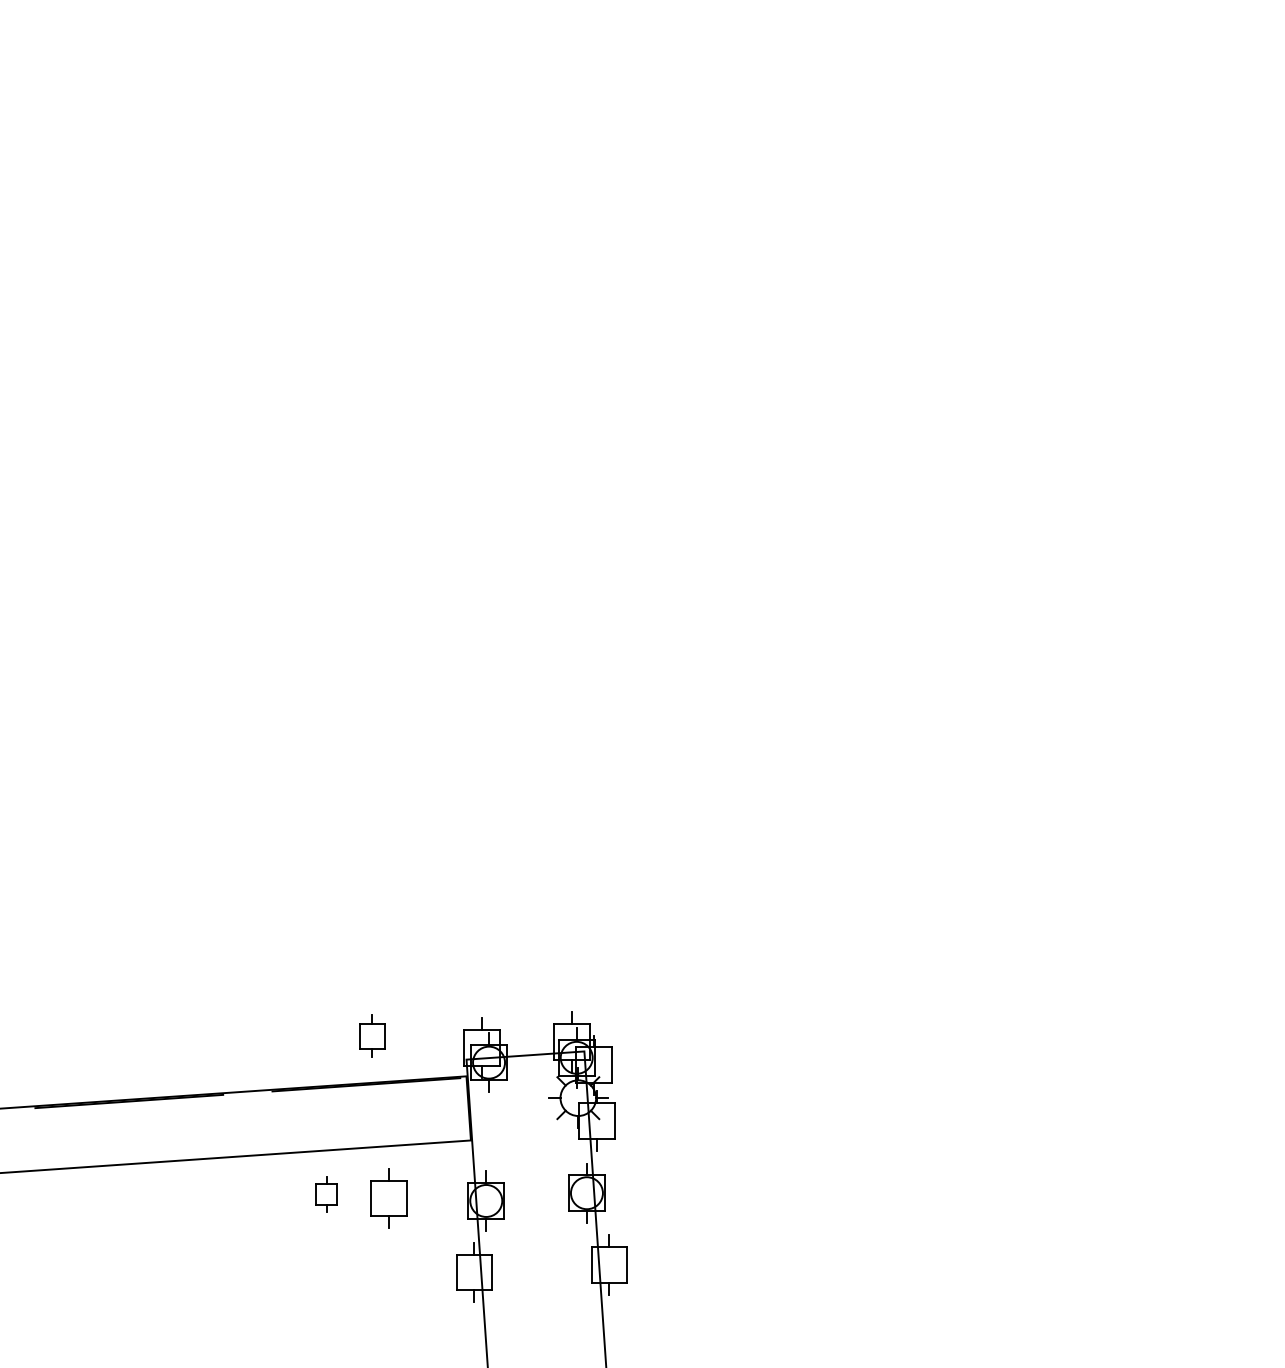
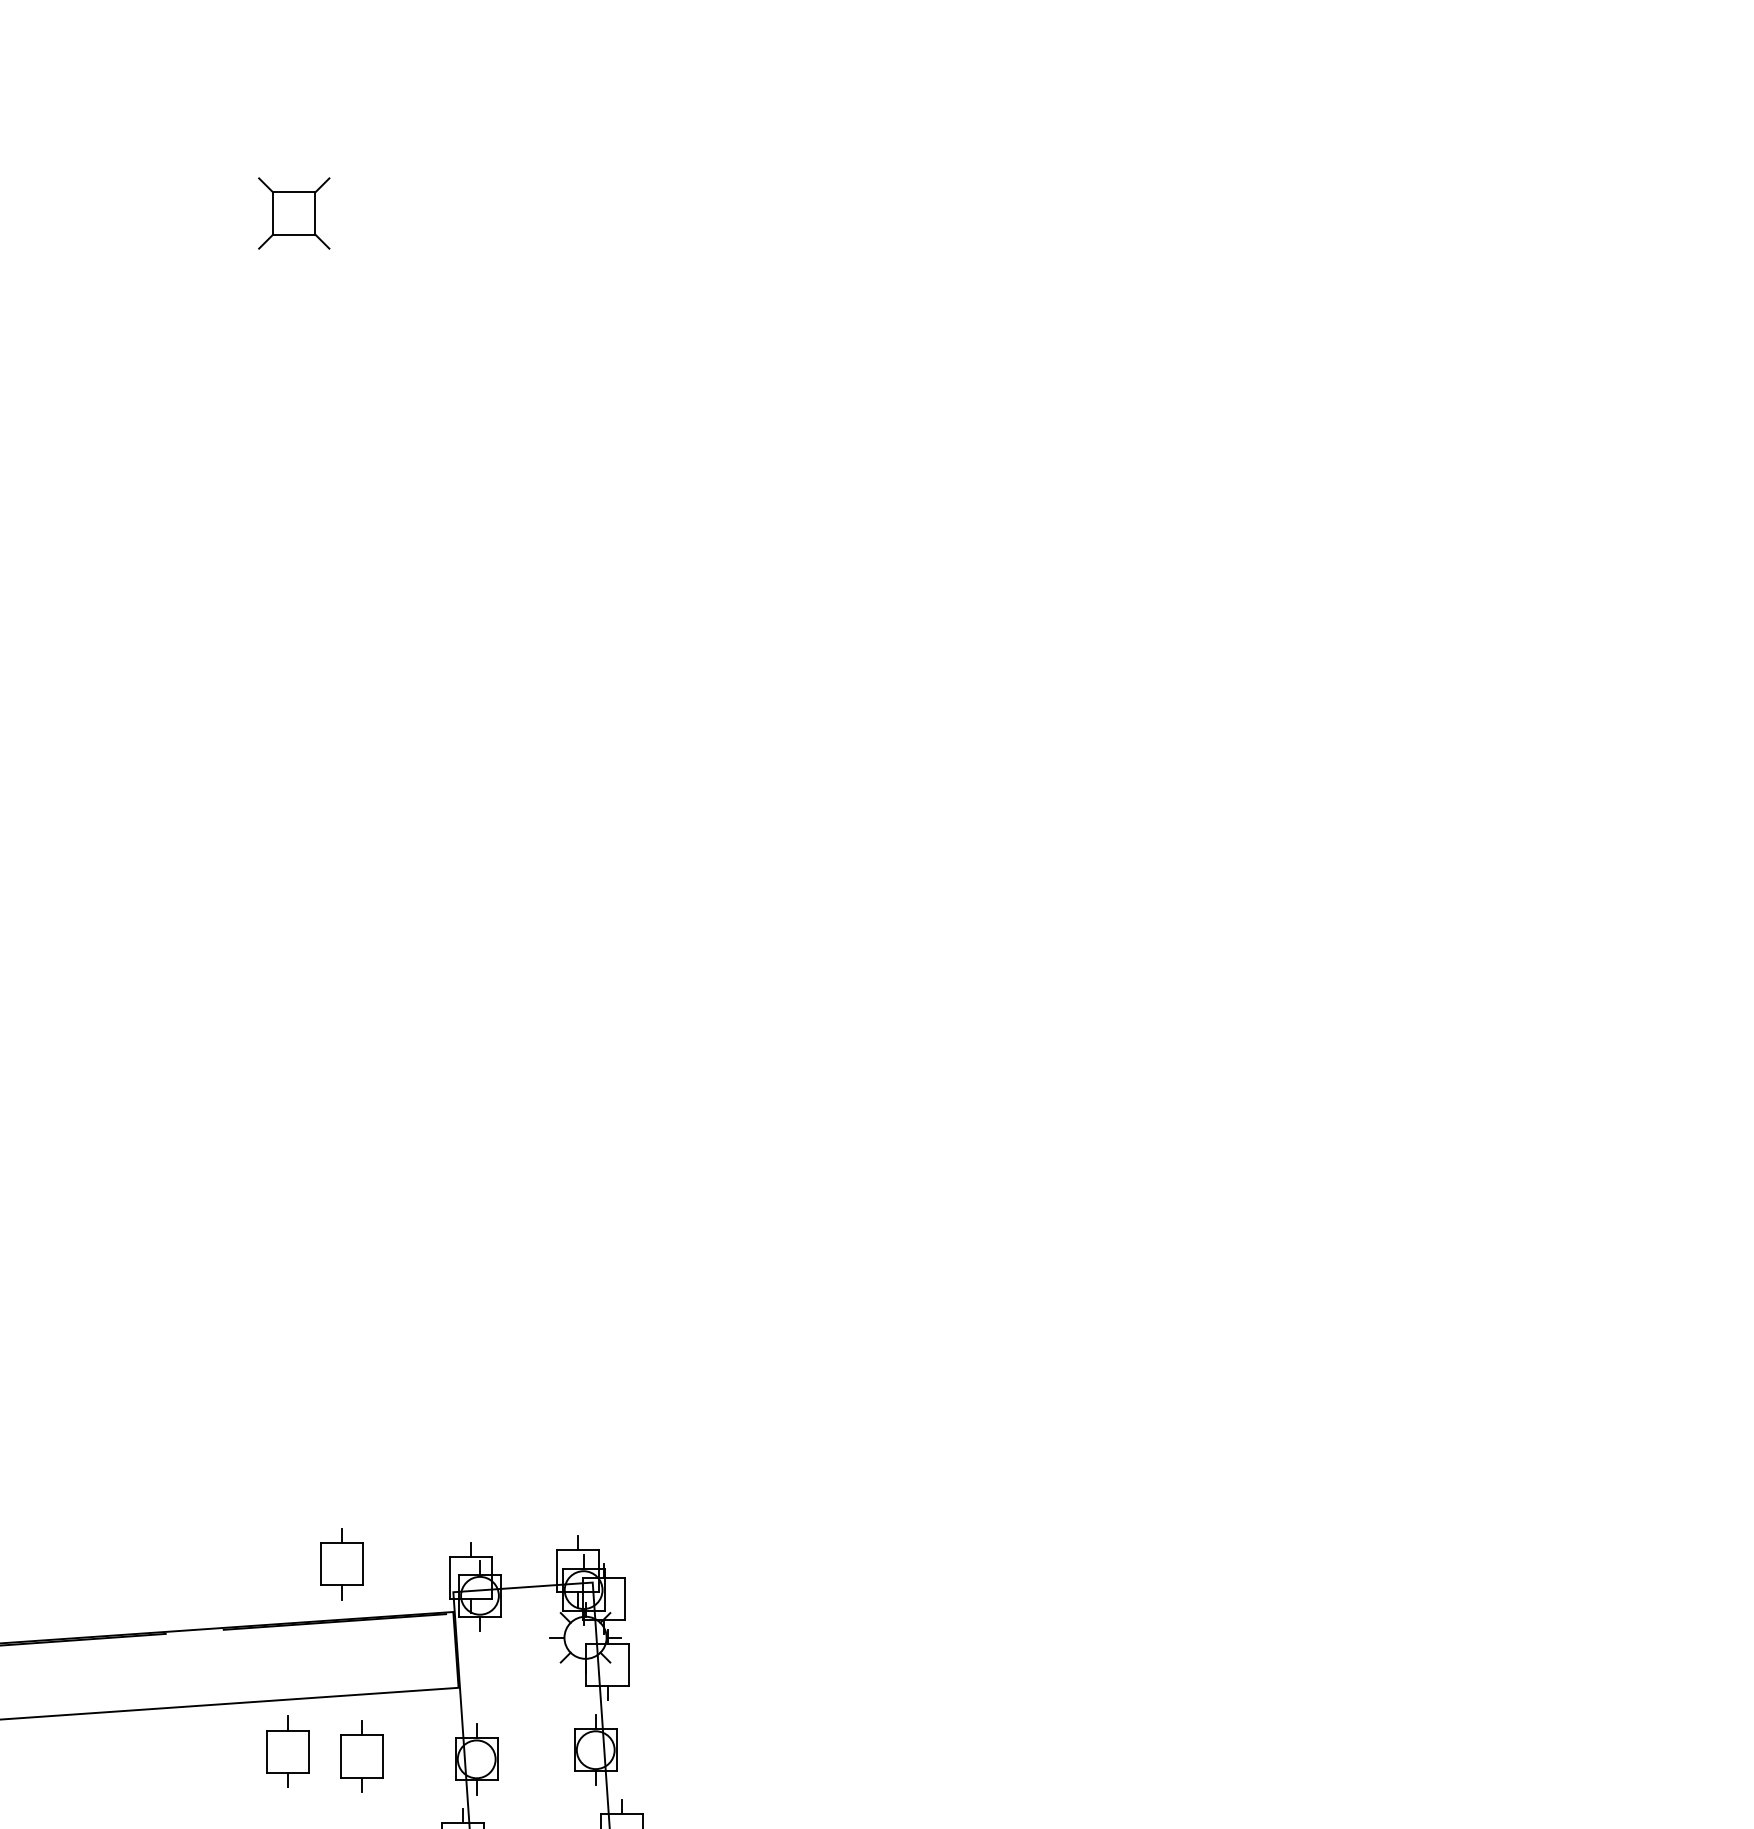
part: (371, 1036) -> (341, 1564), size x1.43
part: (326, 1194) -> (287, 1751), size x1.67

